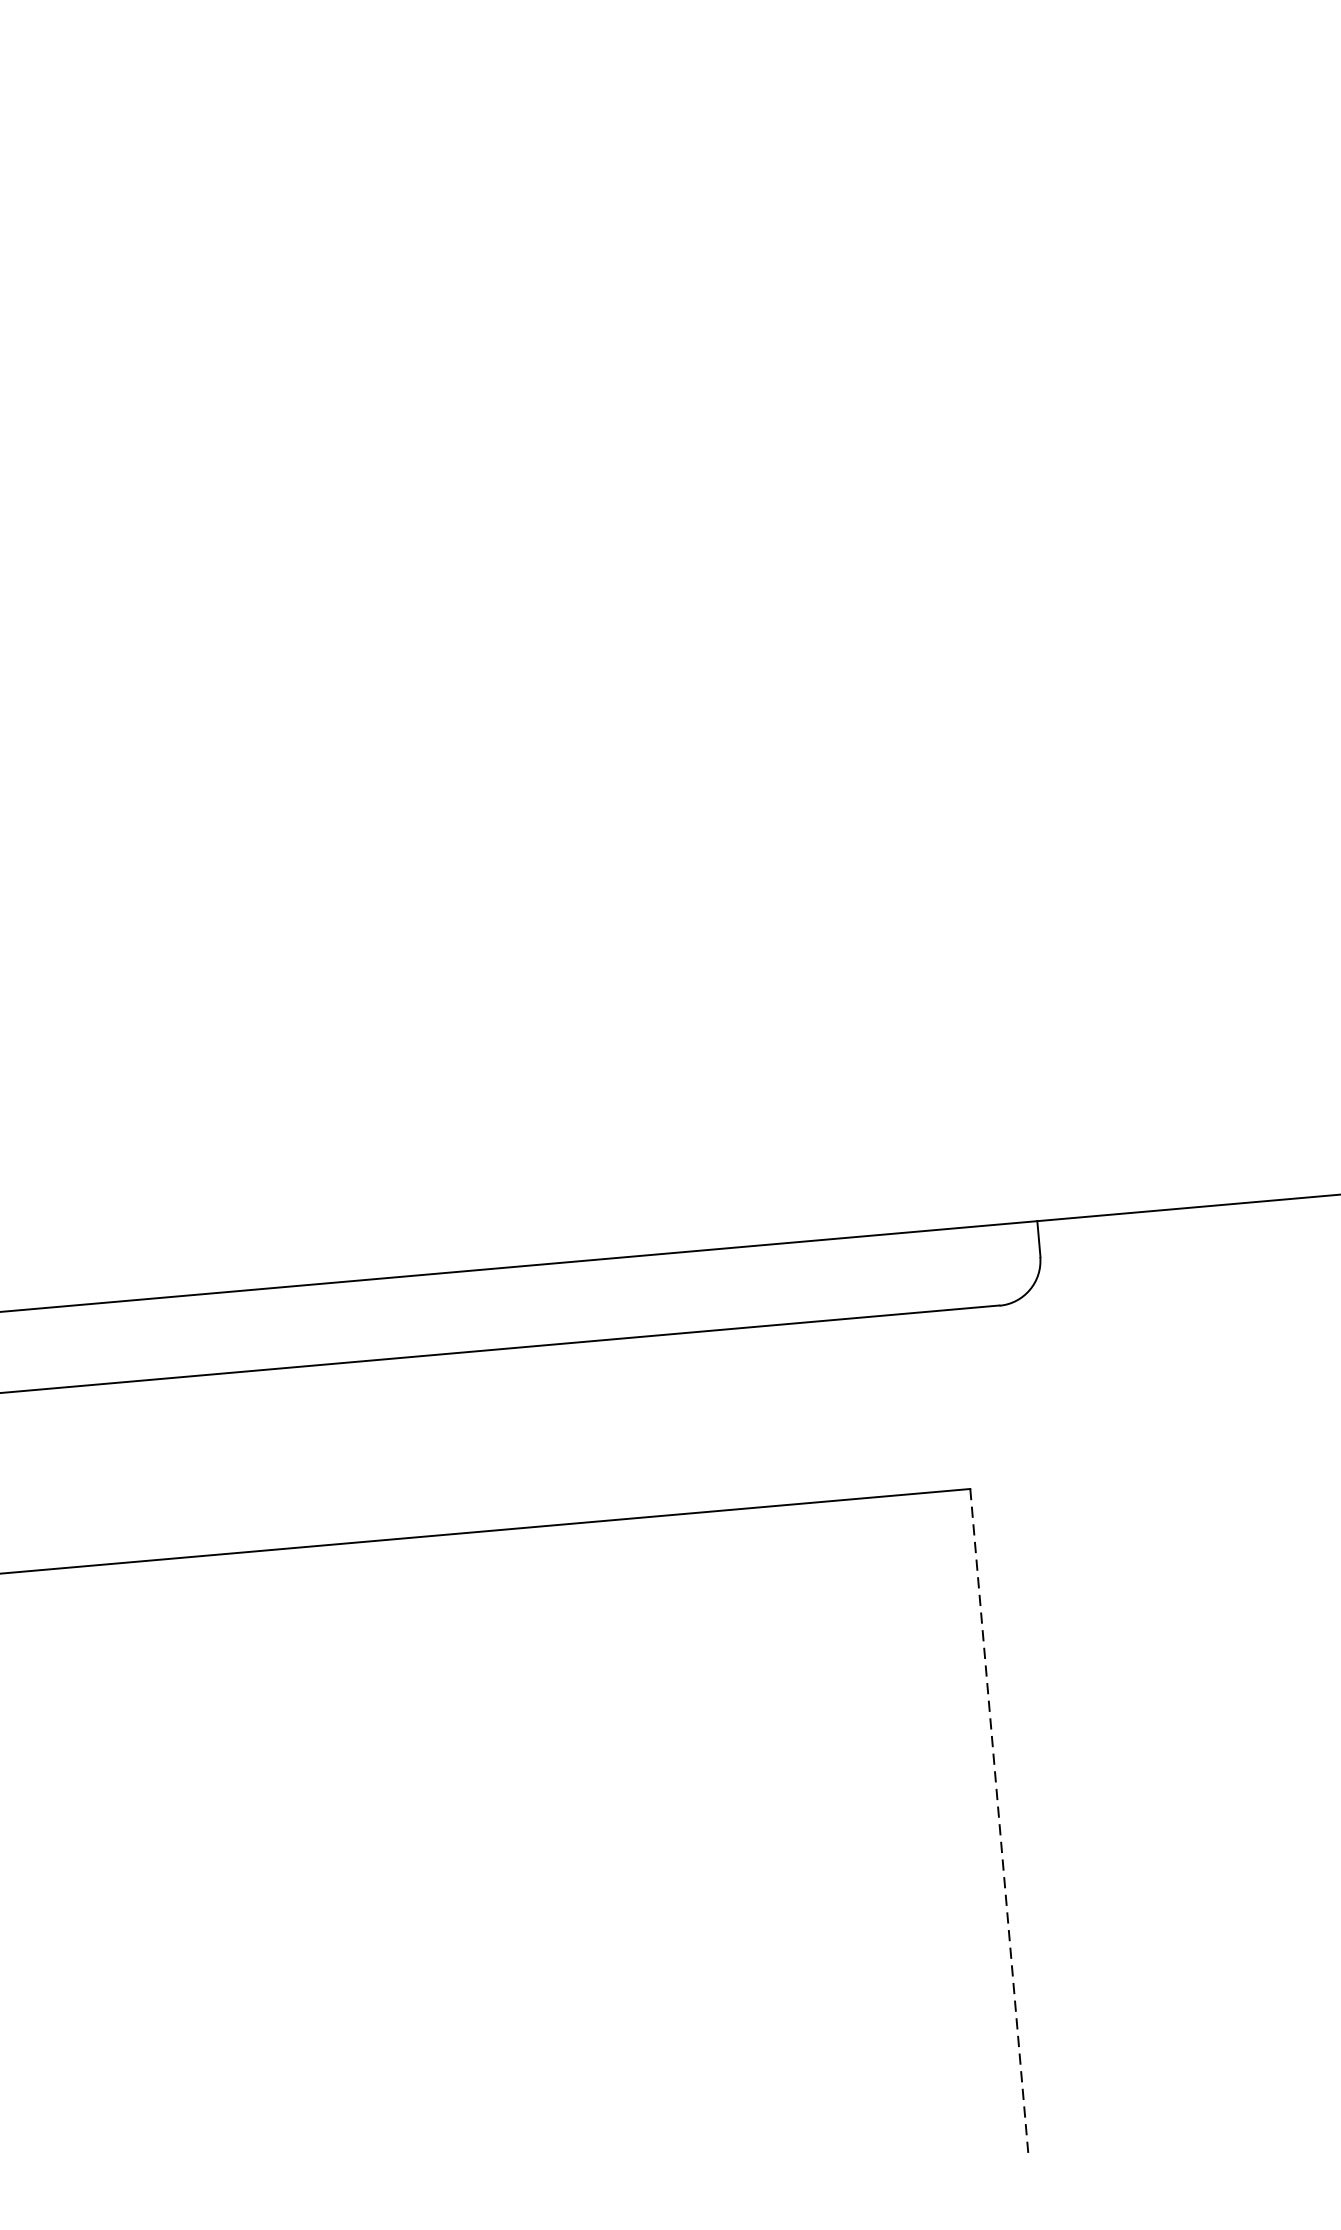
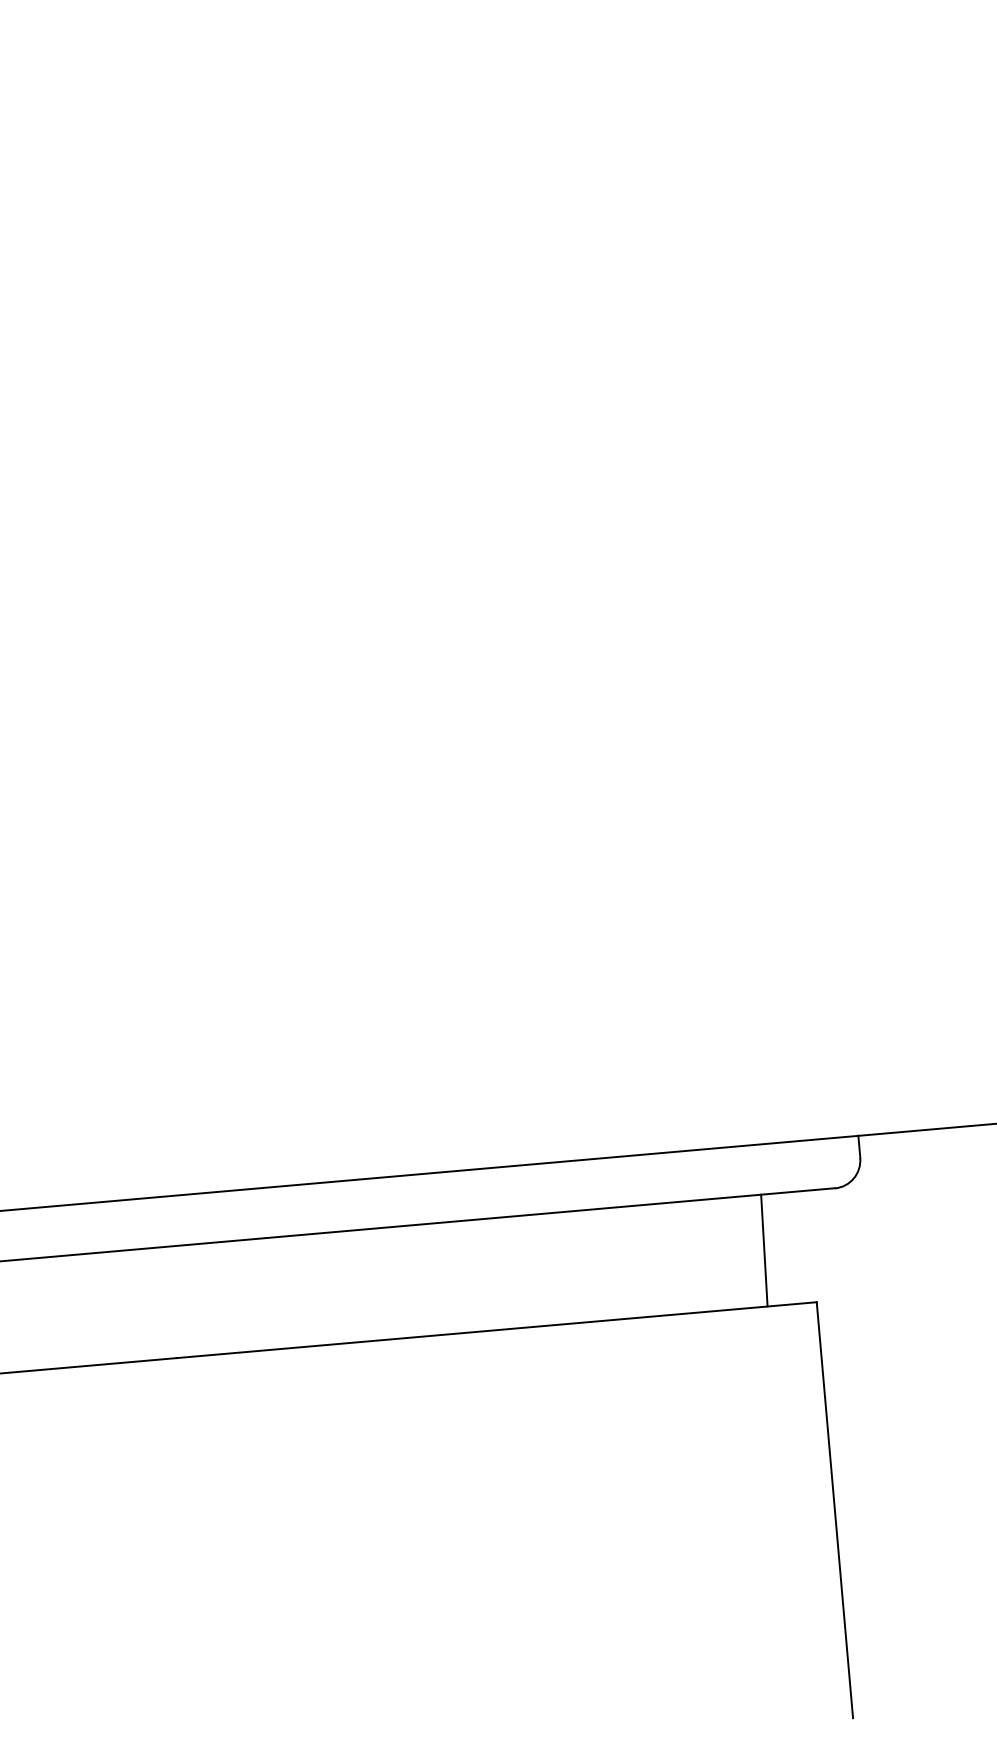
line: (886, 1405) -> (764, 1250), added
line: (998, 1824) -> (834, 1510), dashed -> solid

